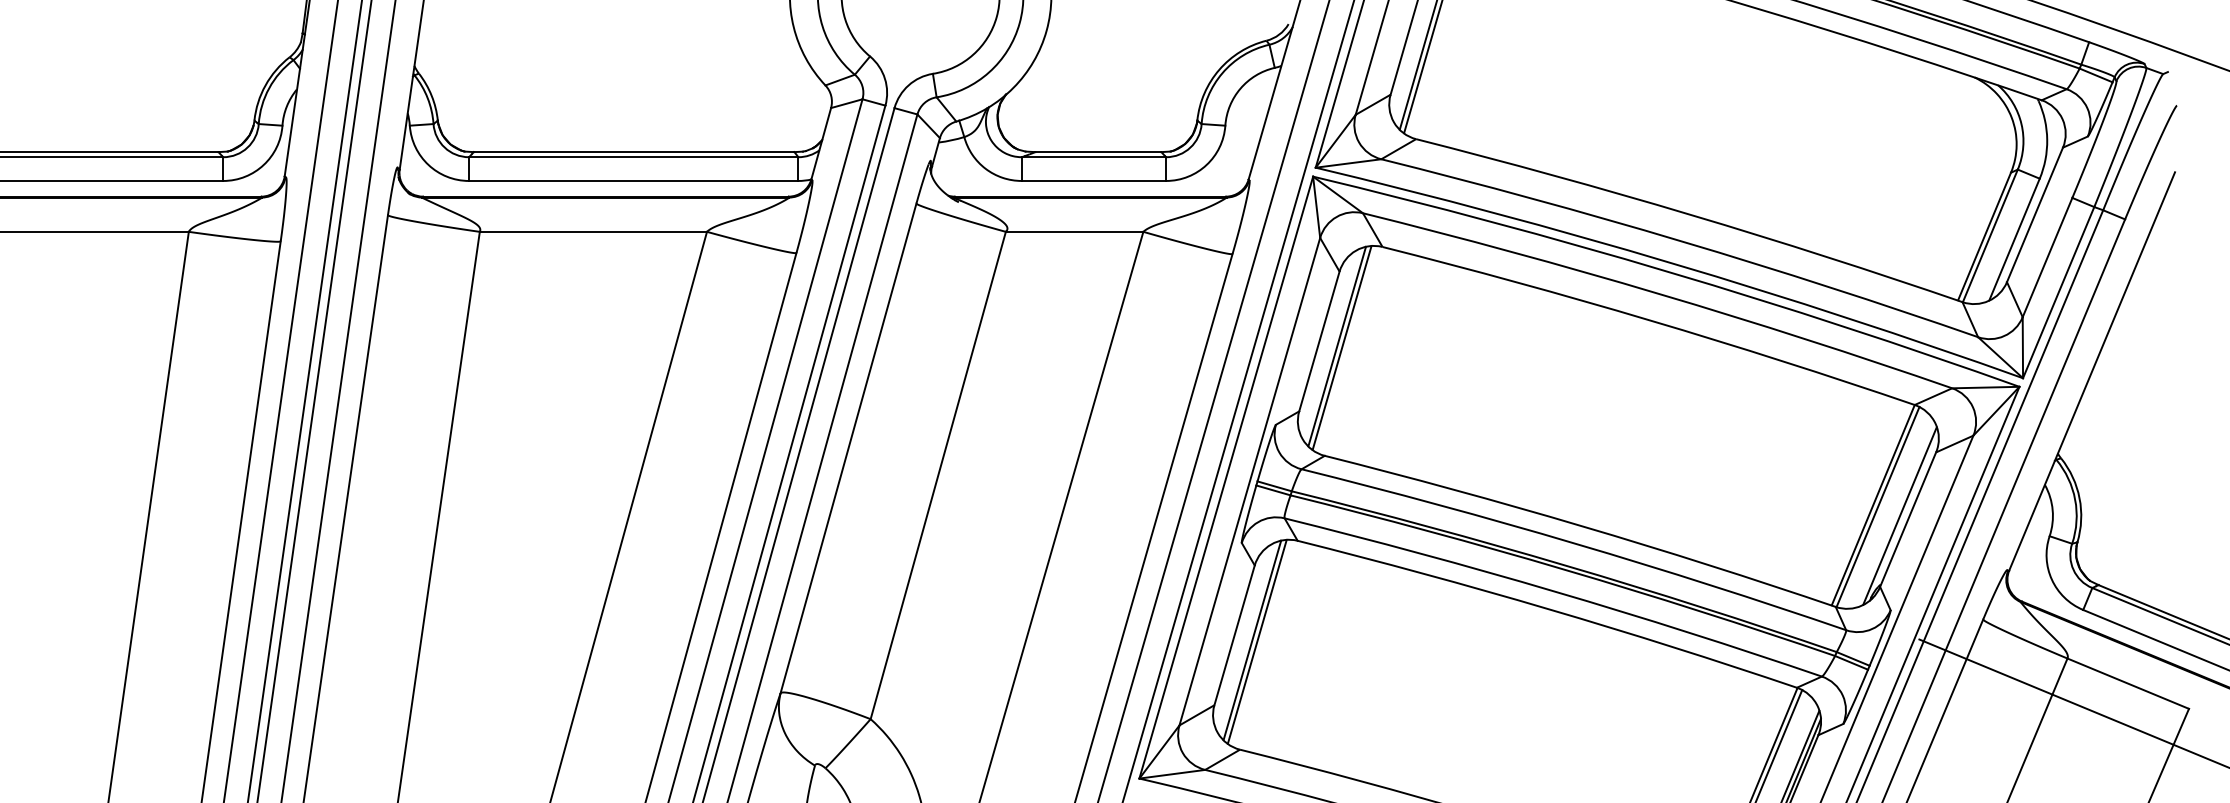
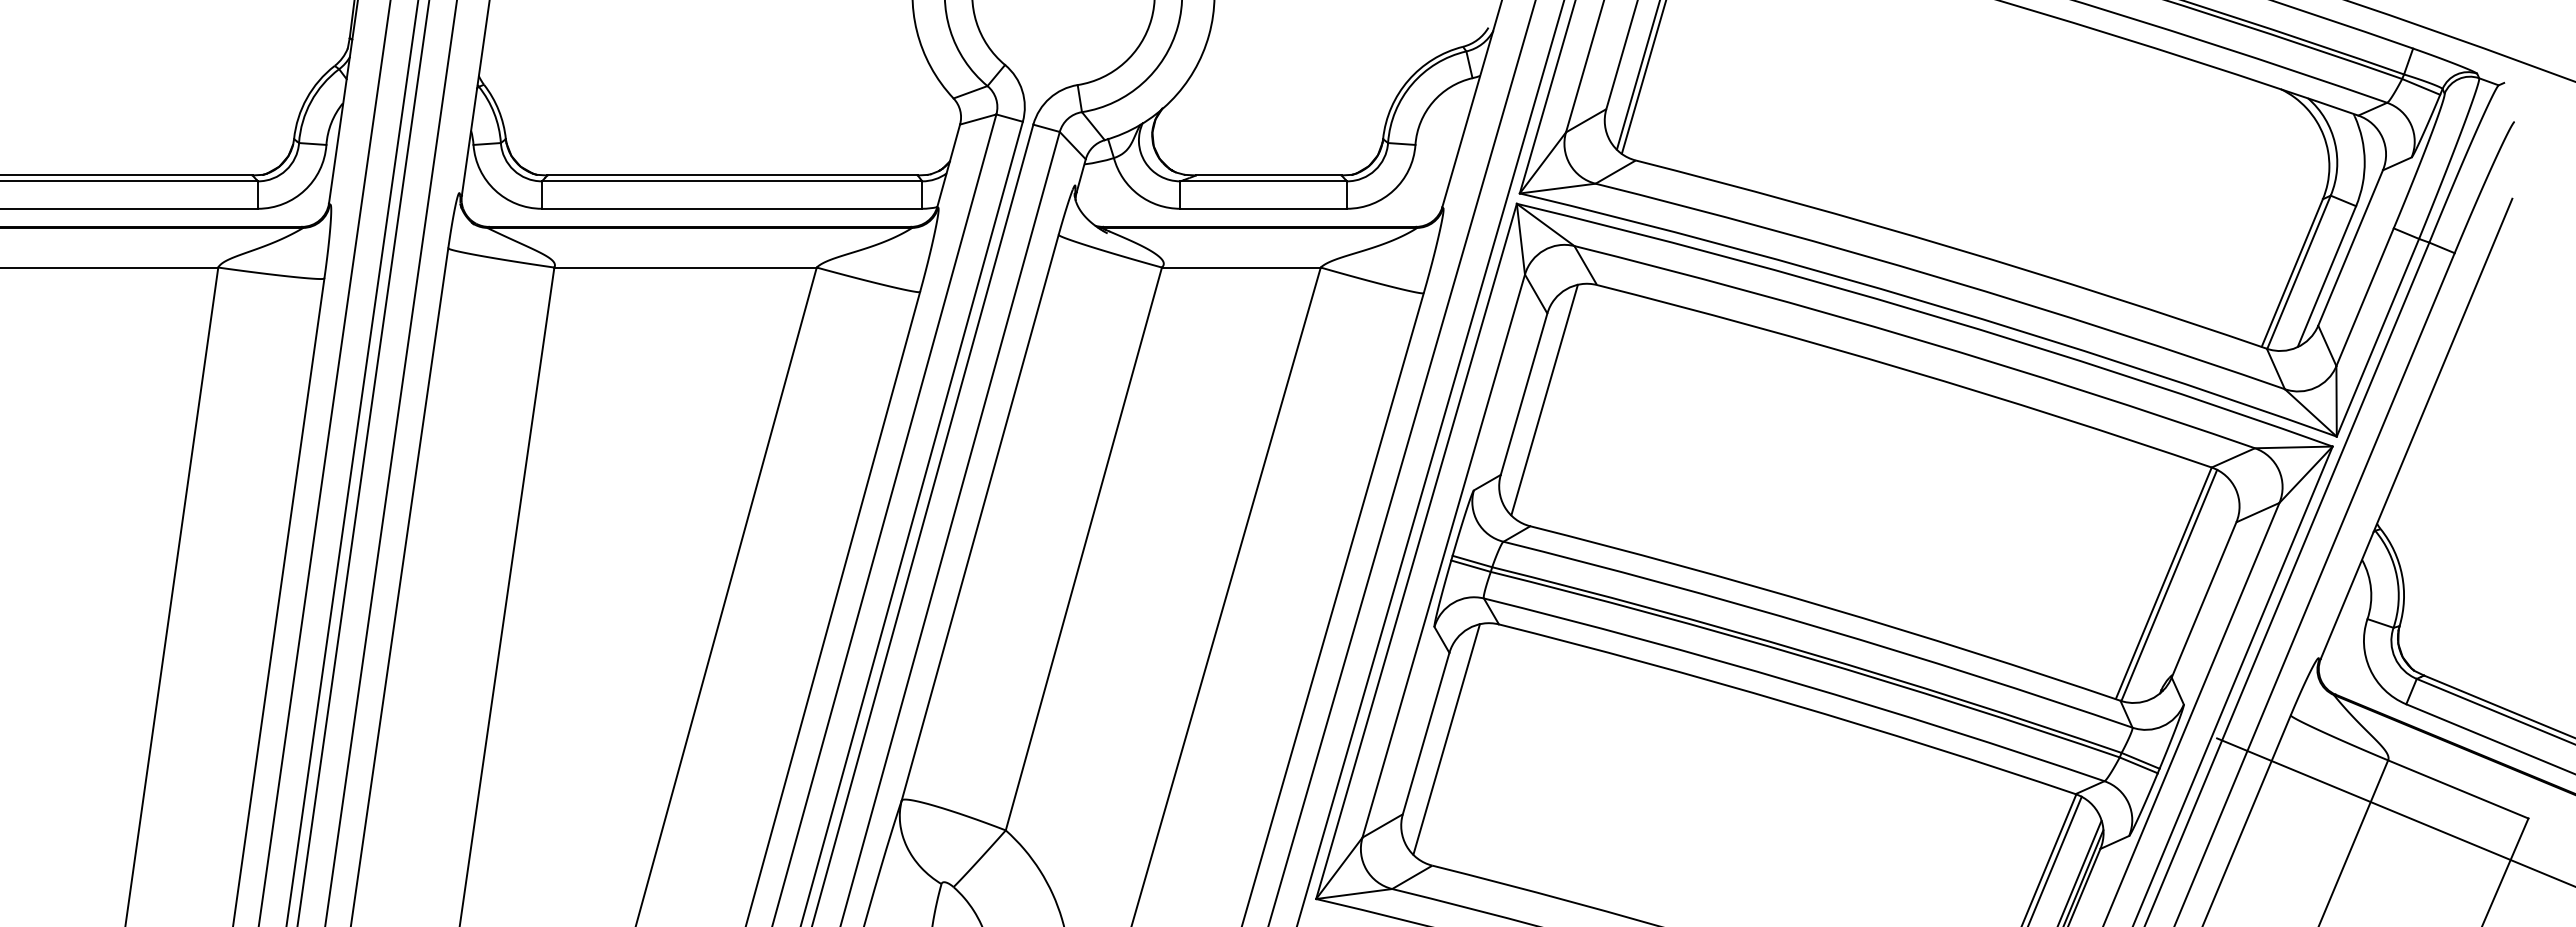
line: (1342, 347) -> (1550, 401), removed
line: (1899, 515) -> (2194, 595), removed
line: (1257, 641) -> (1452, 740), removed

